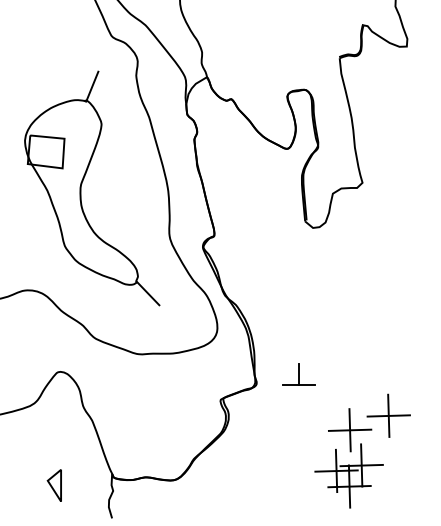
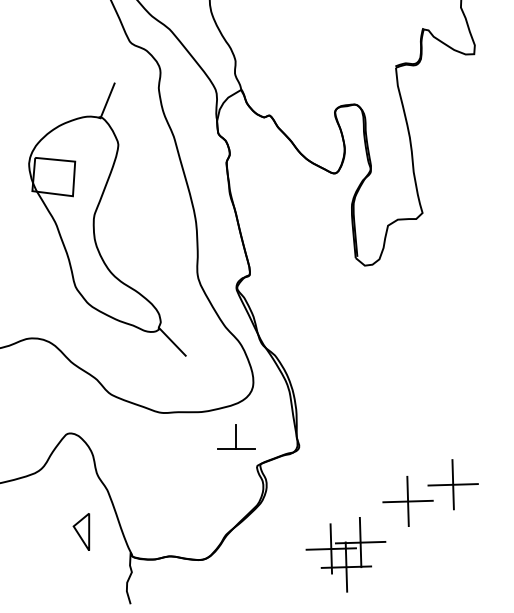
part: (298, 374) -> (236, 436), moved
part: (348, 475) -> (345, 554), moved
part: (54, 485) -> (81, 531), moved

